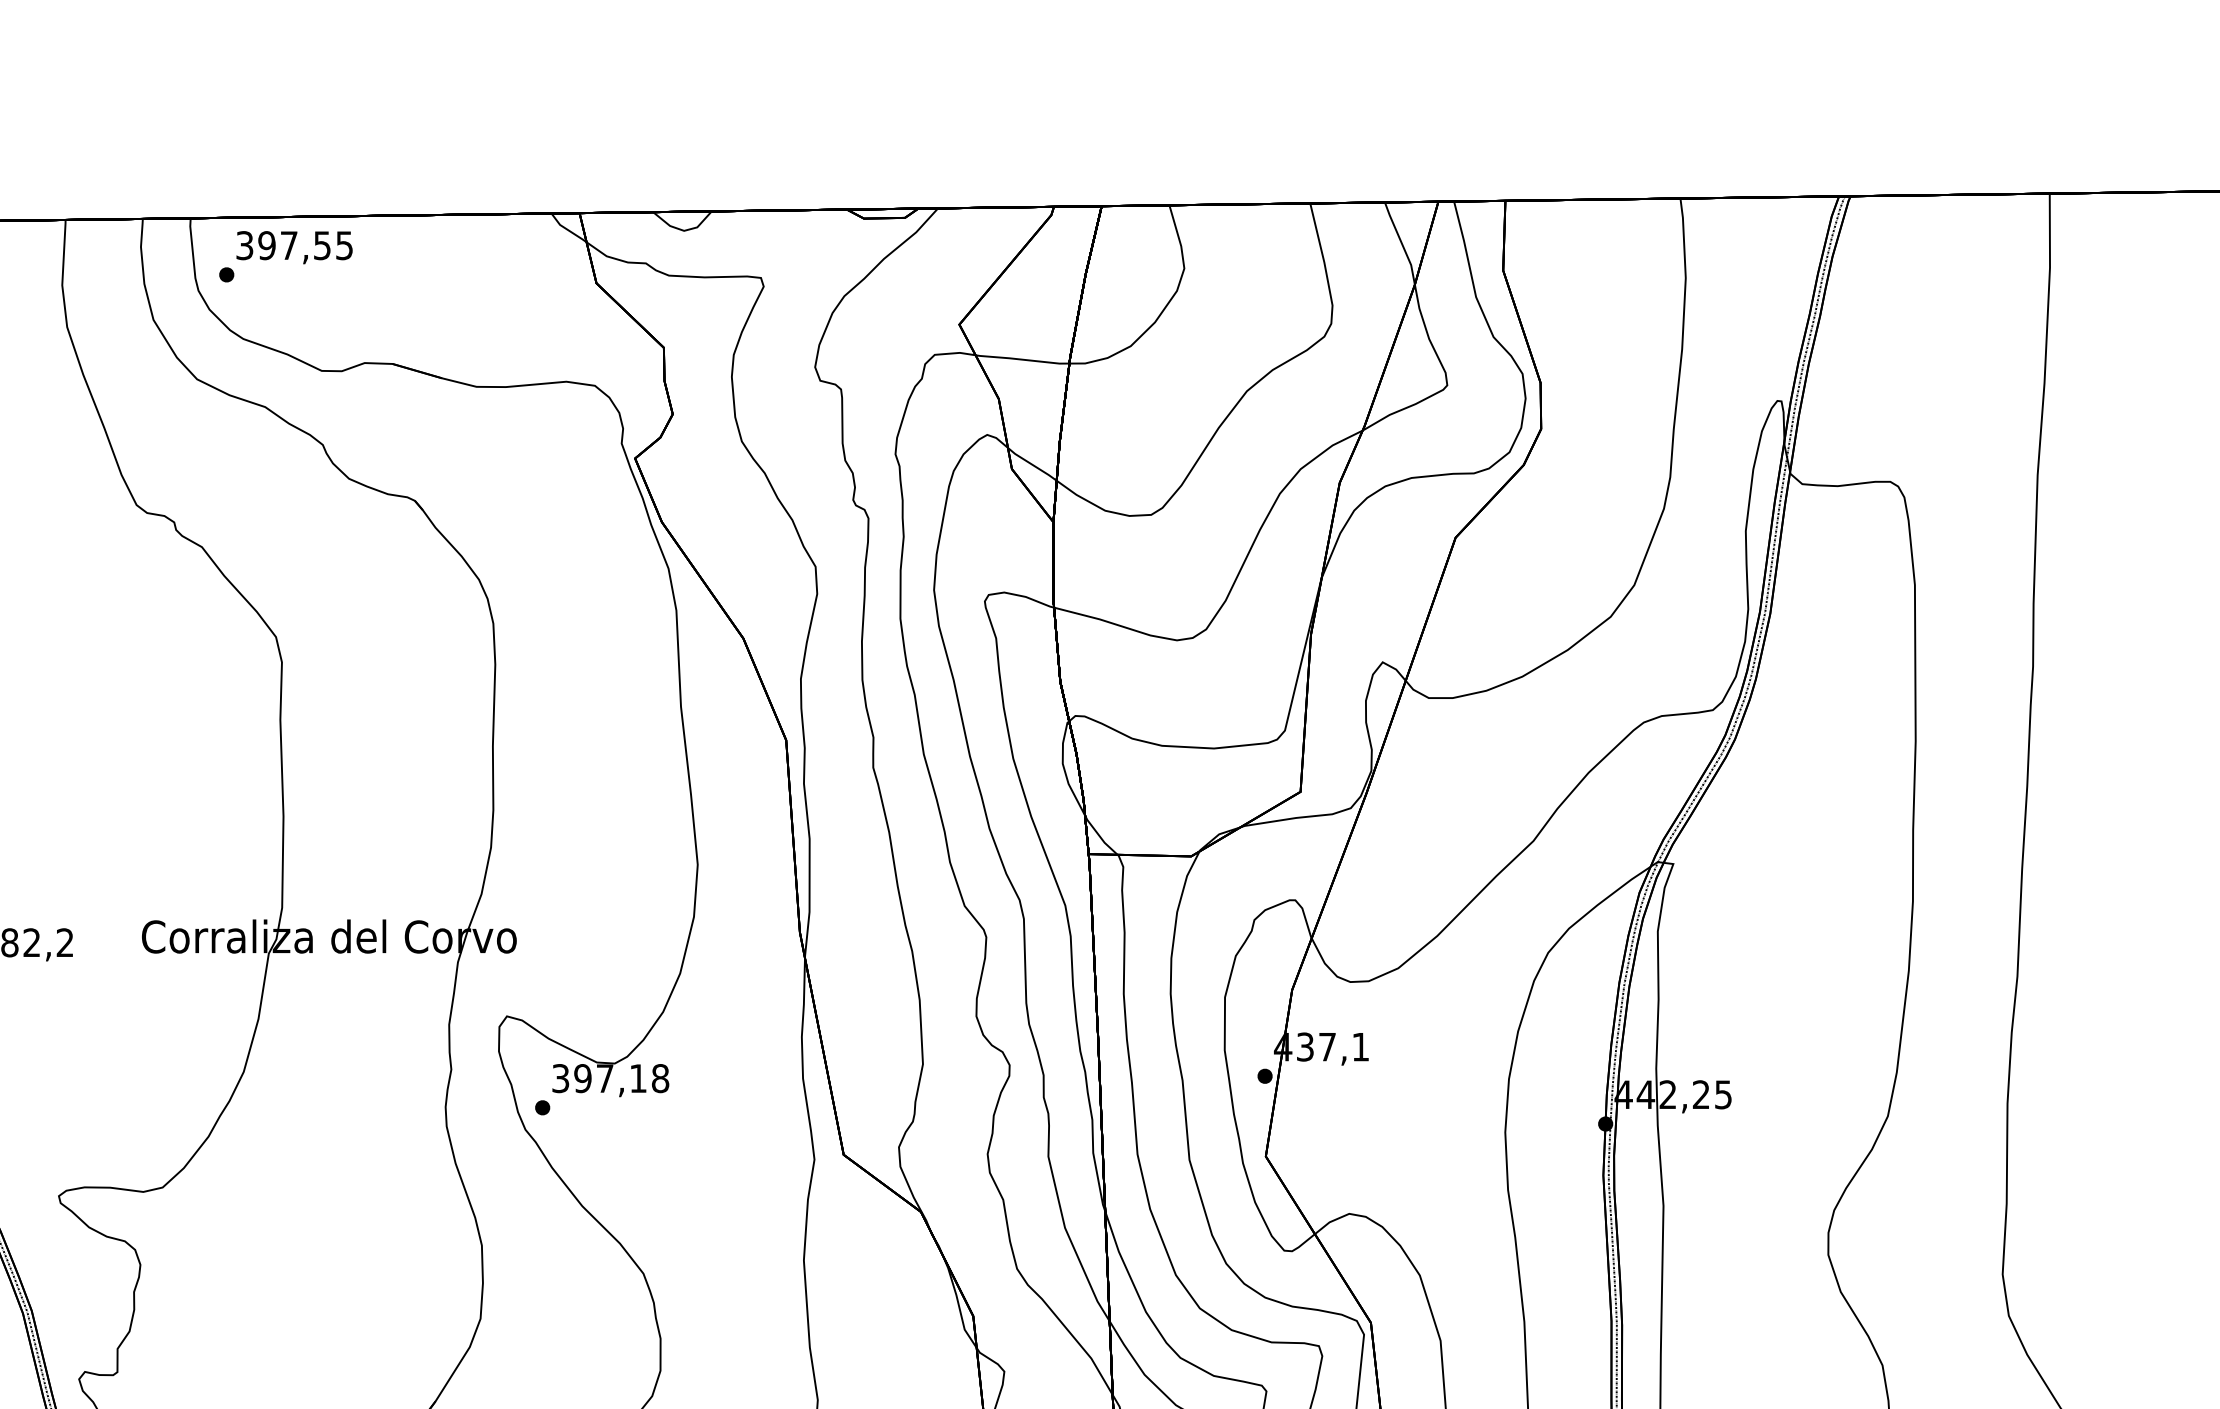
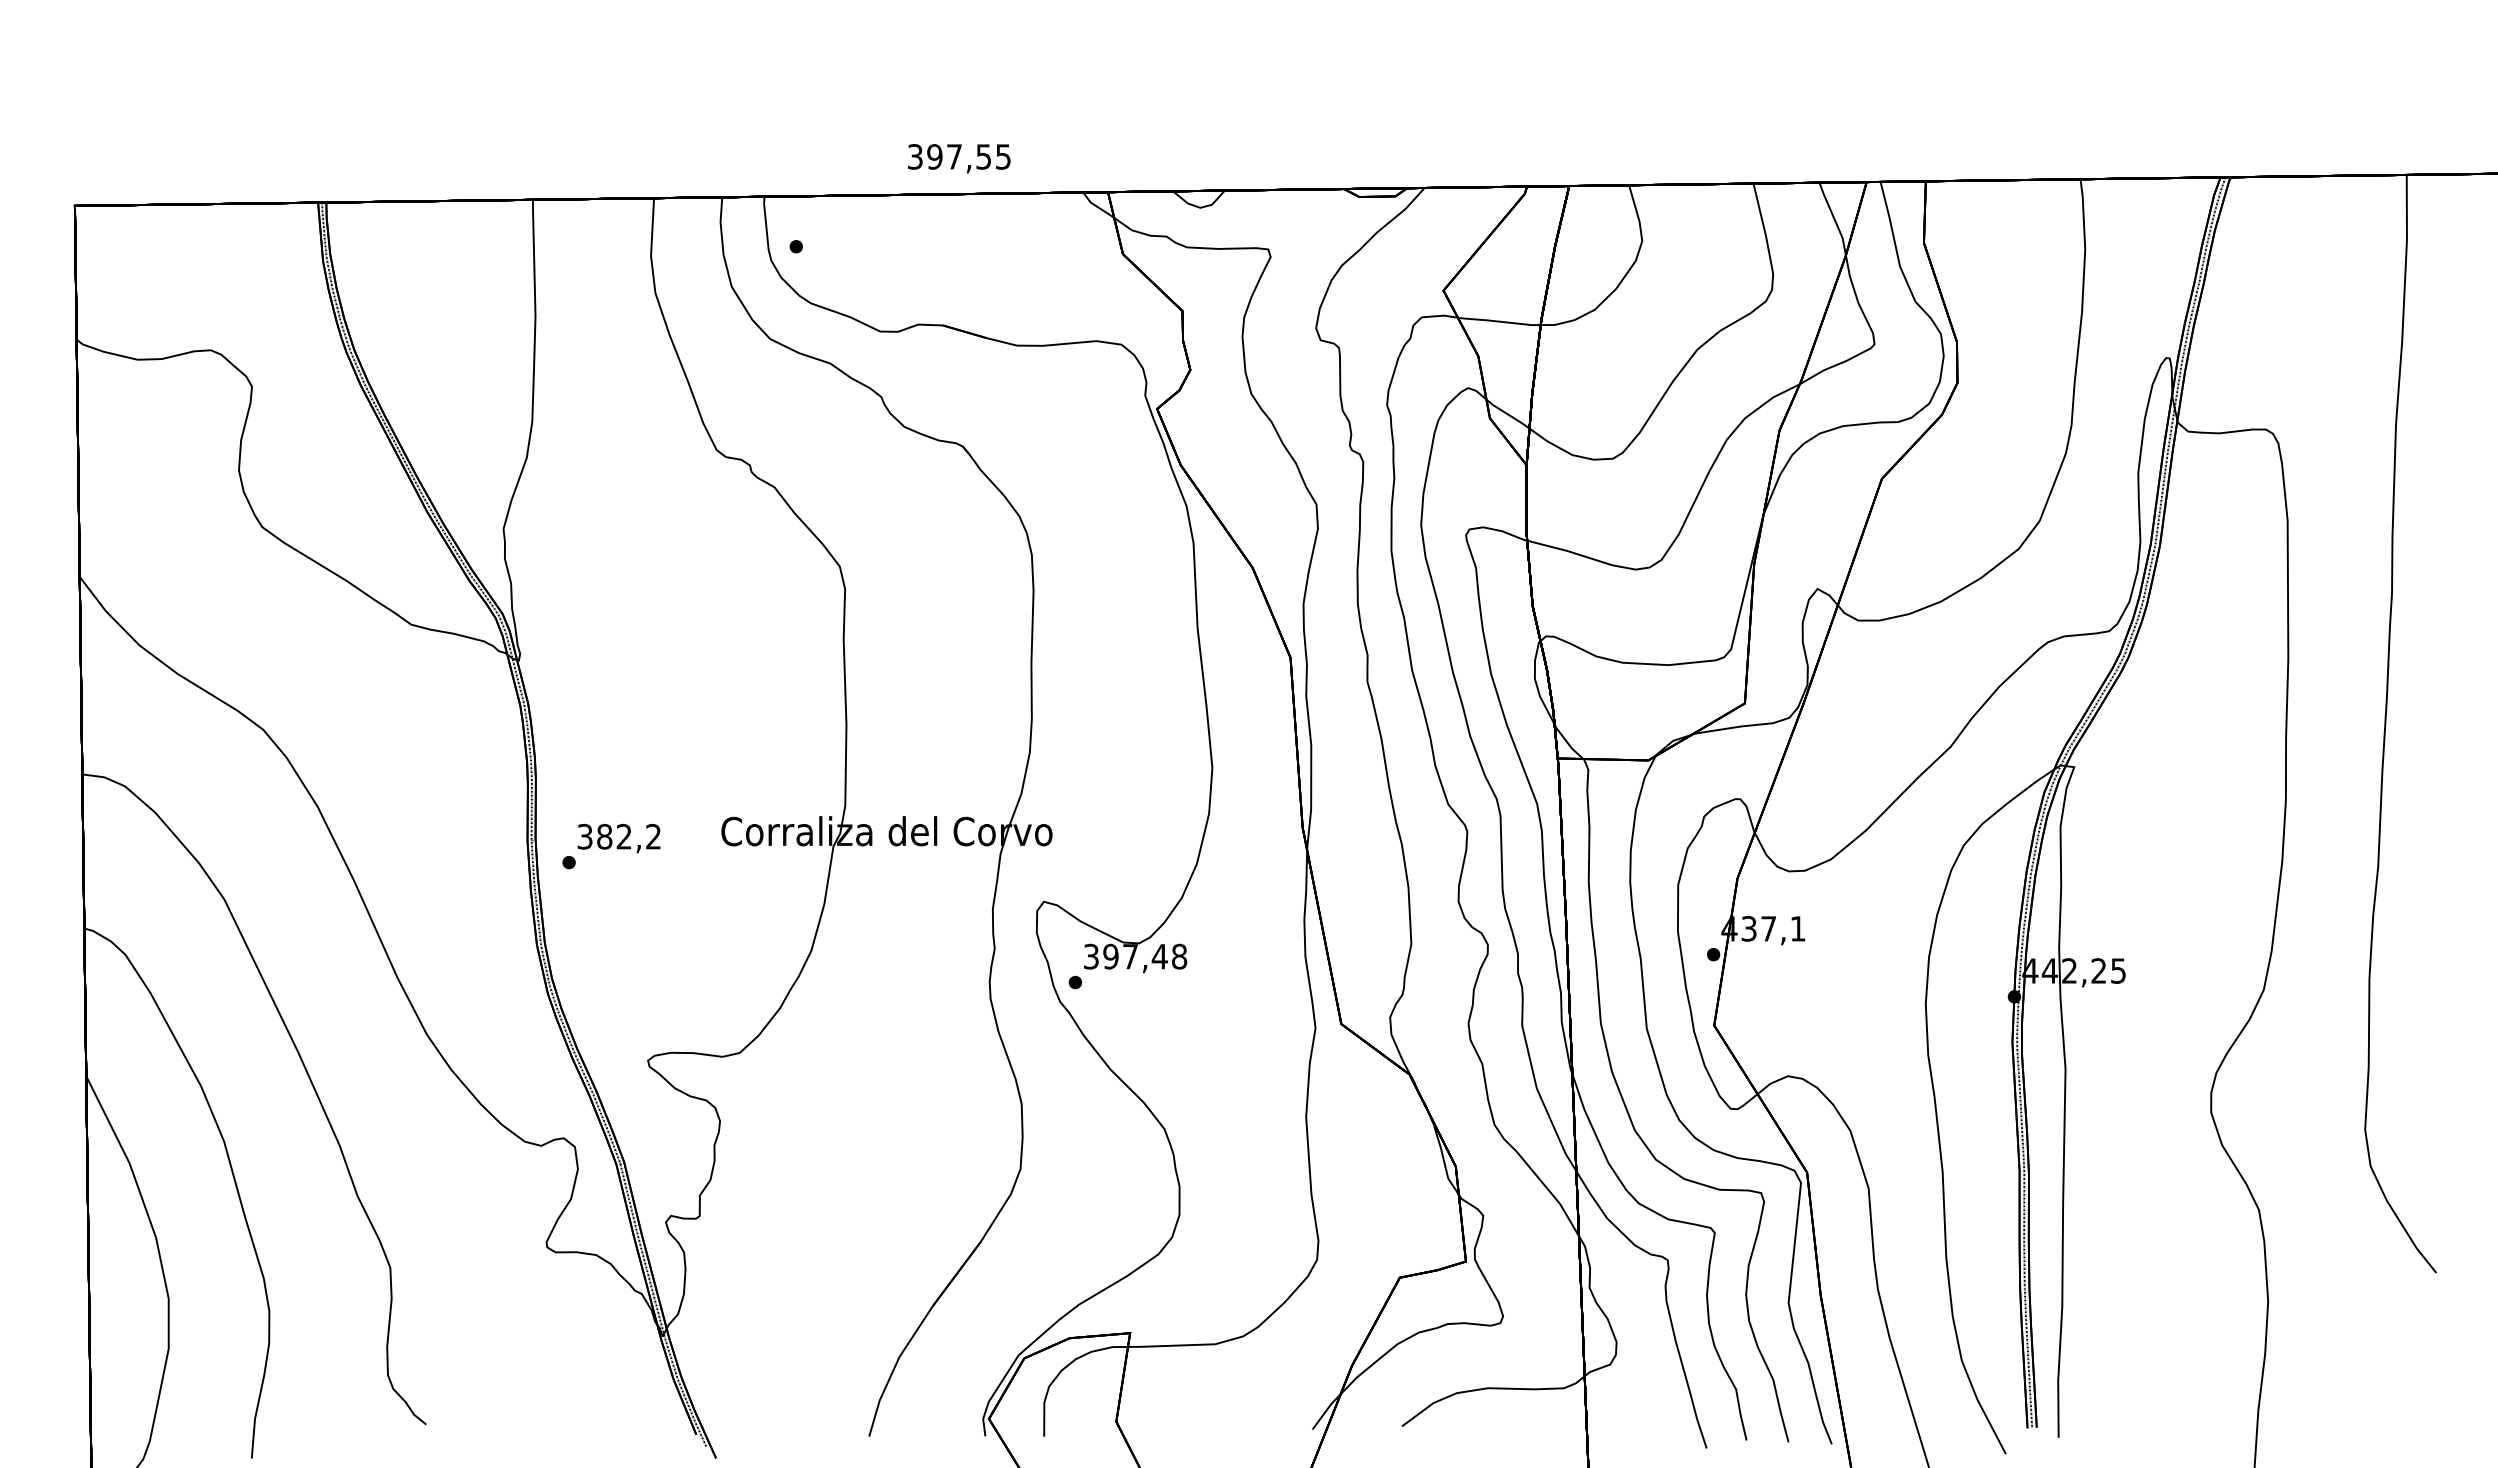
text: (294, 247) -> (959, 158), moved
text: (637, 1078) -> (1159, 956), 397,18 -> 397,48

